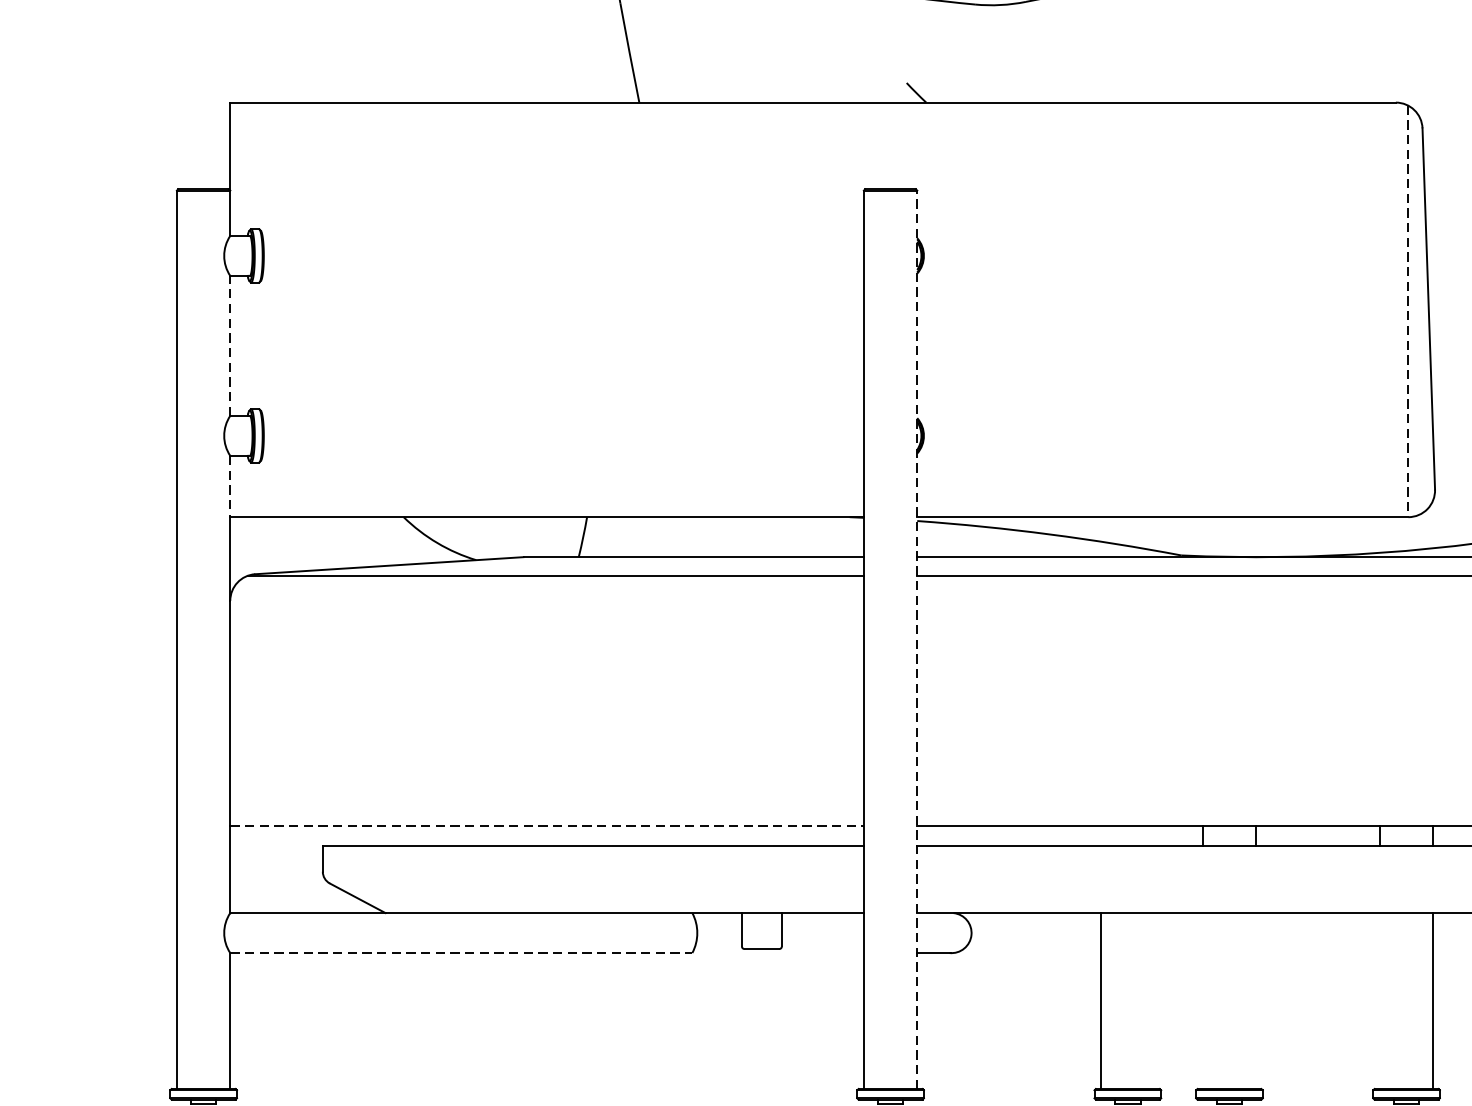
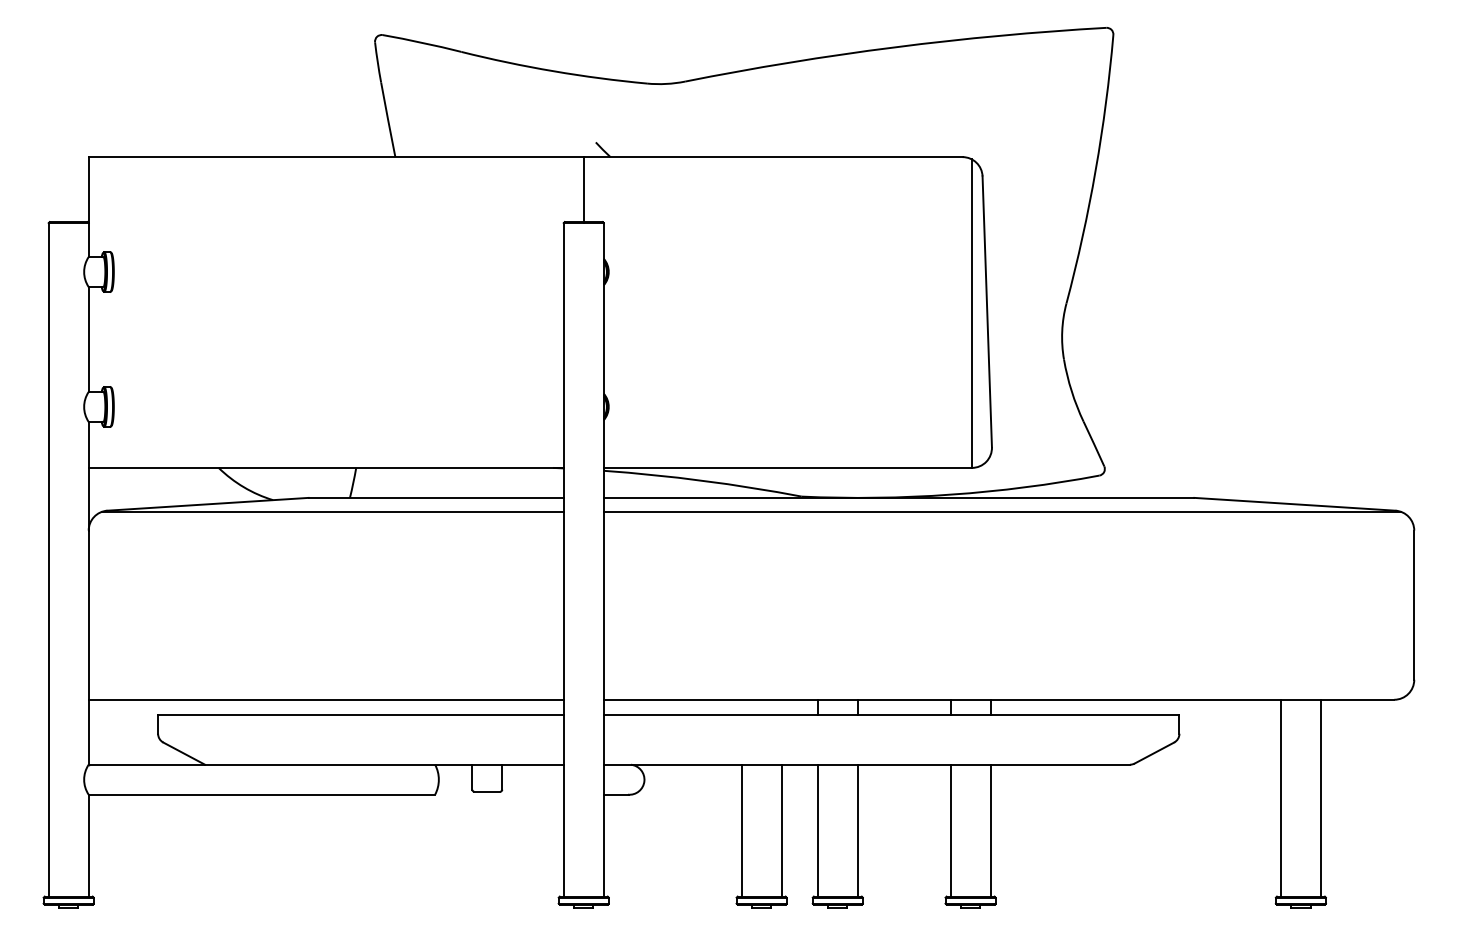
line: (890, 147) -> (583, 190), added
line: (1407, 312) -> (971, 314), dashed -> solid
line: (230, 345) -> (88, 339), dashed -> solid
line: (230, 485) -> (88, 444), dashed -> solid
line: (916, 639) -> (603, 559), dashed -> solid
line: (547, 826) -> (326, 699), dashed -> solid
line: (462, 952) -> (262, 794), dashed -> solid
line: (1154, 1000) -> (781, 830), added
line: (1202, 1000) -> (817, 830), added
line: (1255, 1000) -> (857, 830), added
line: (1379, 1000) -> (950, 830), added

